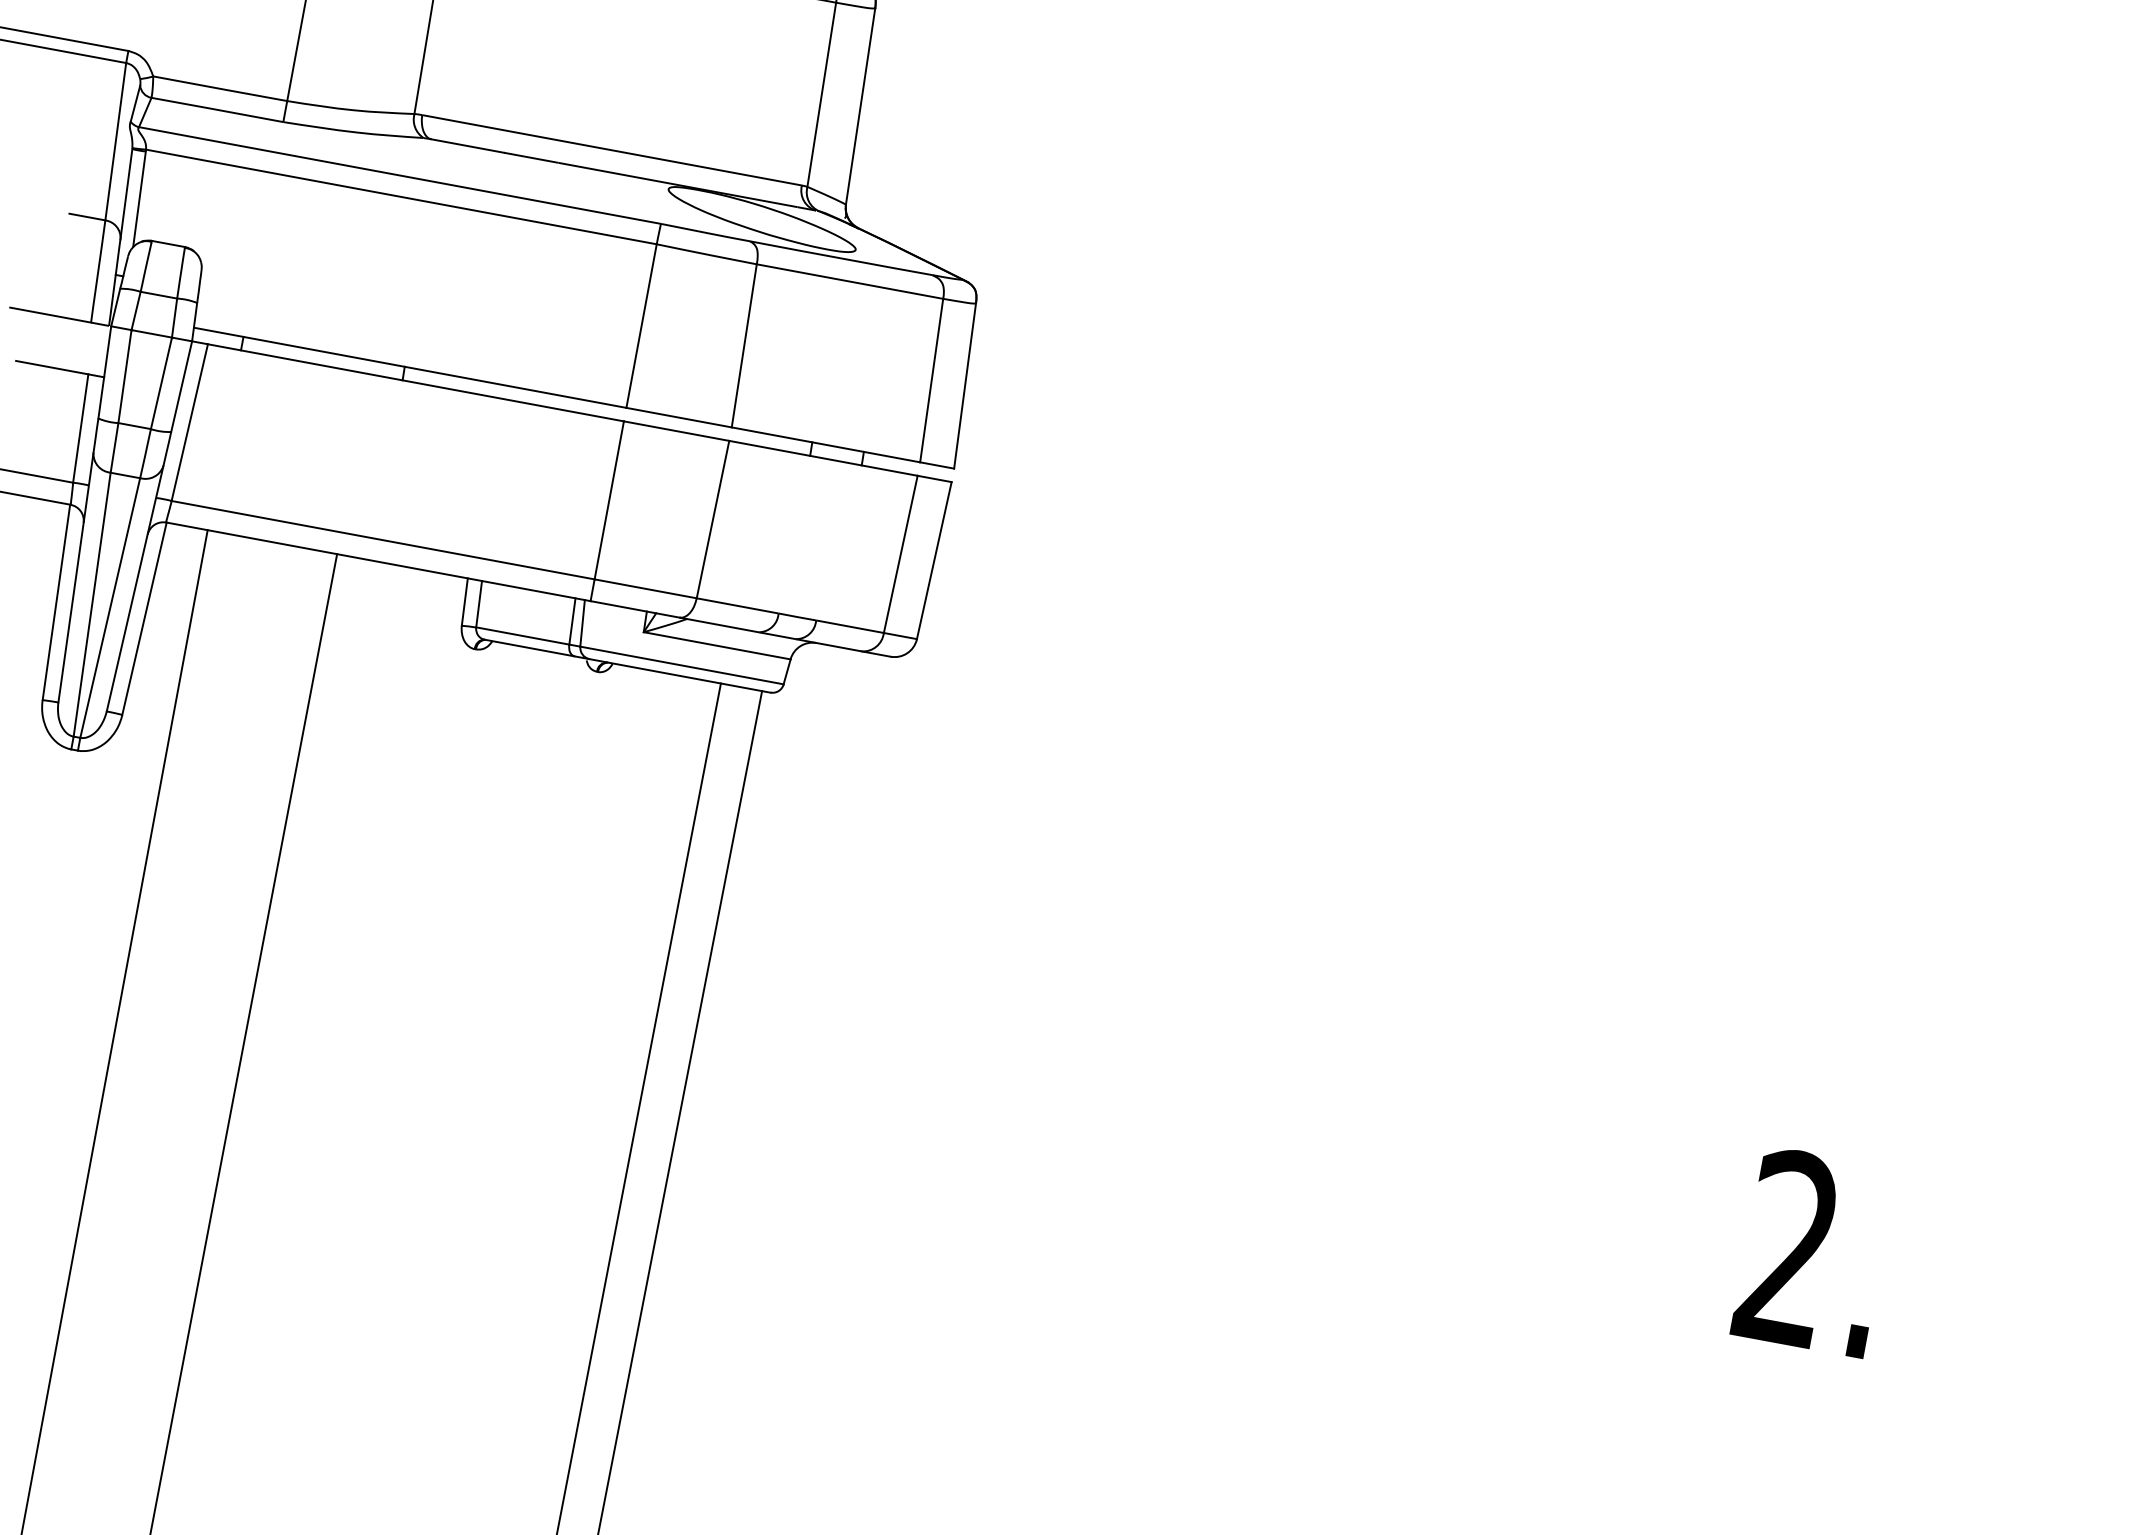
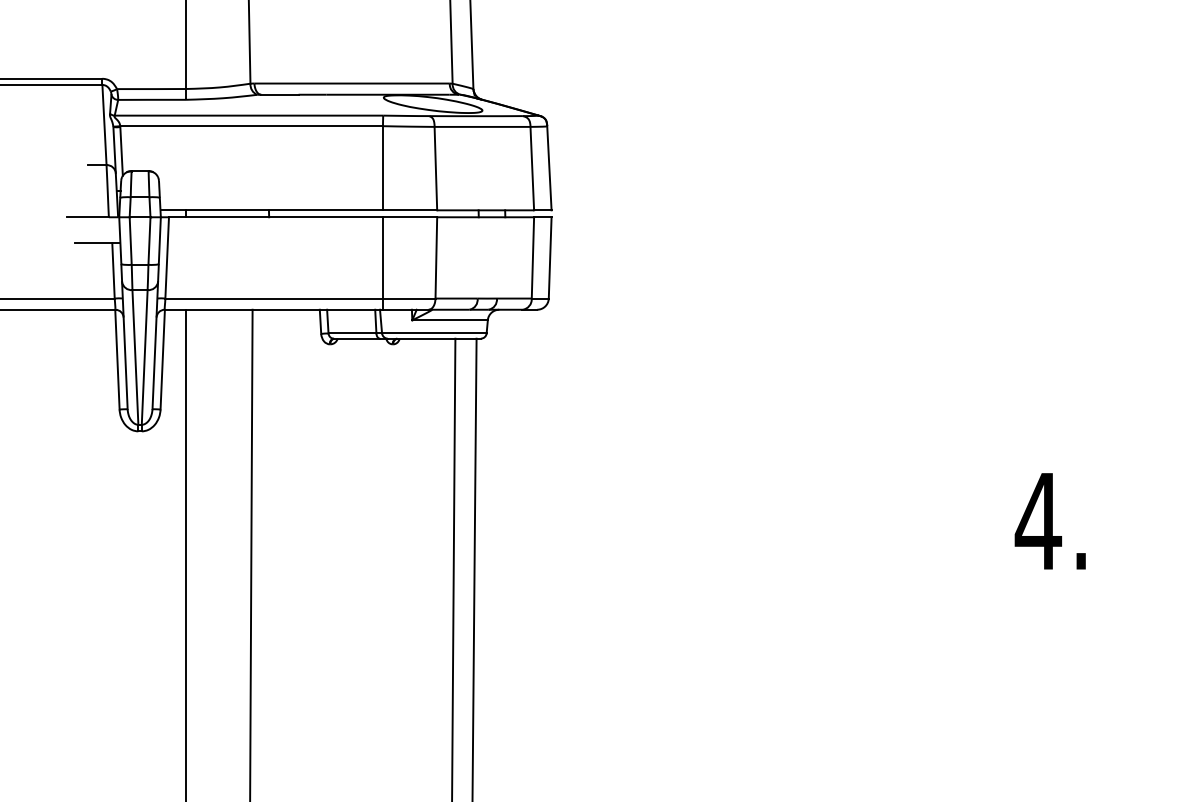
text: (1788, 1246) -> (1038, 520), 2. -> 4.

